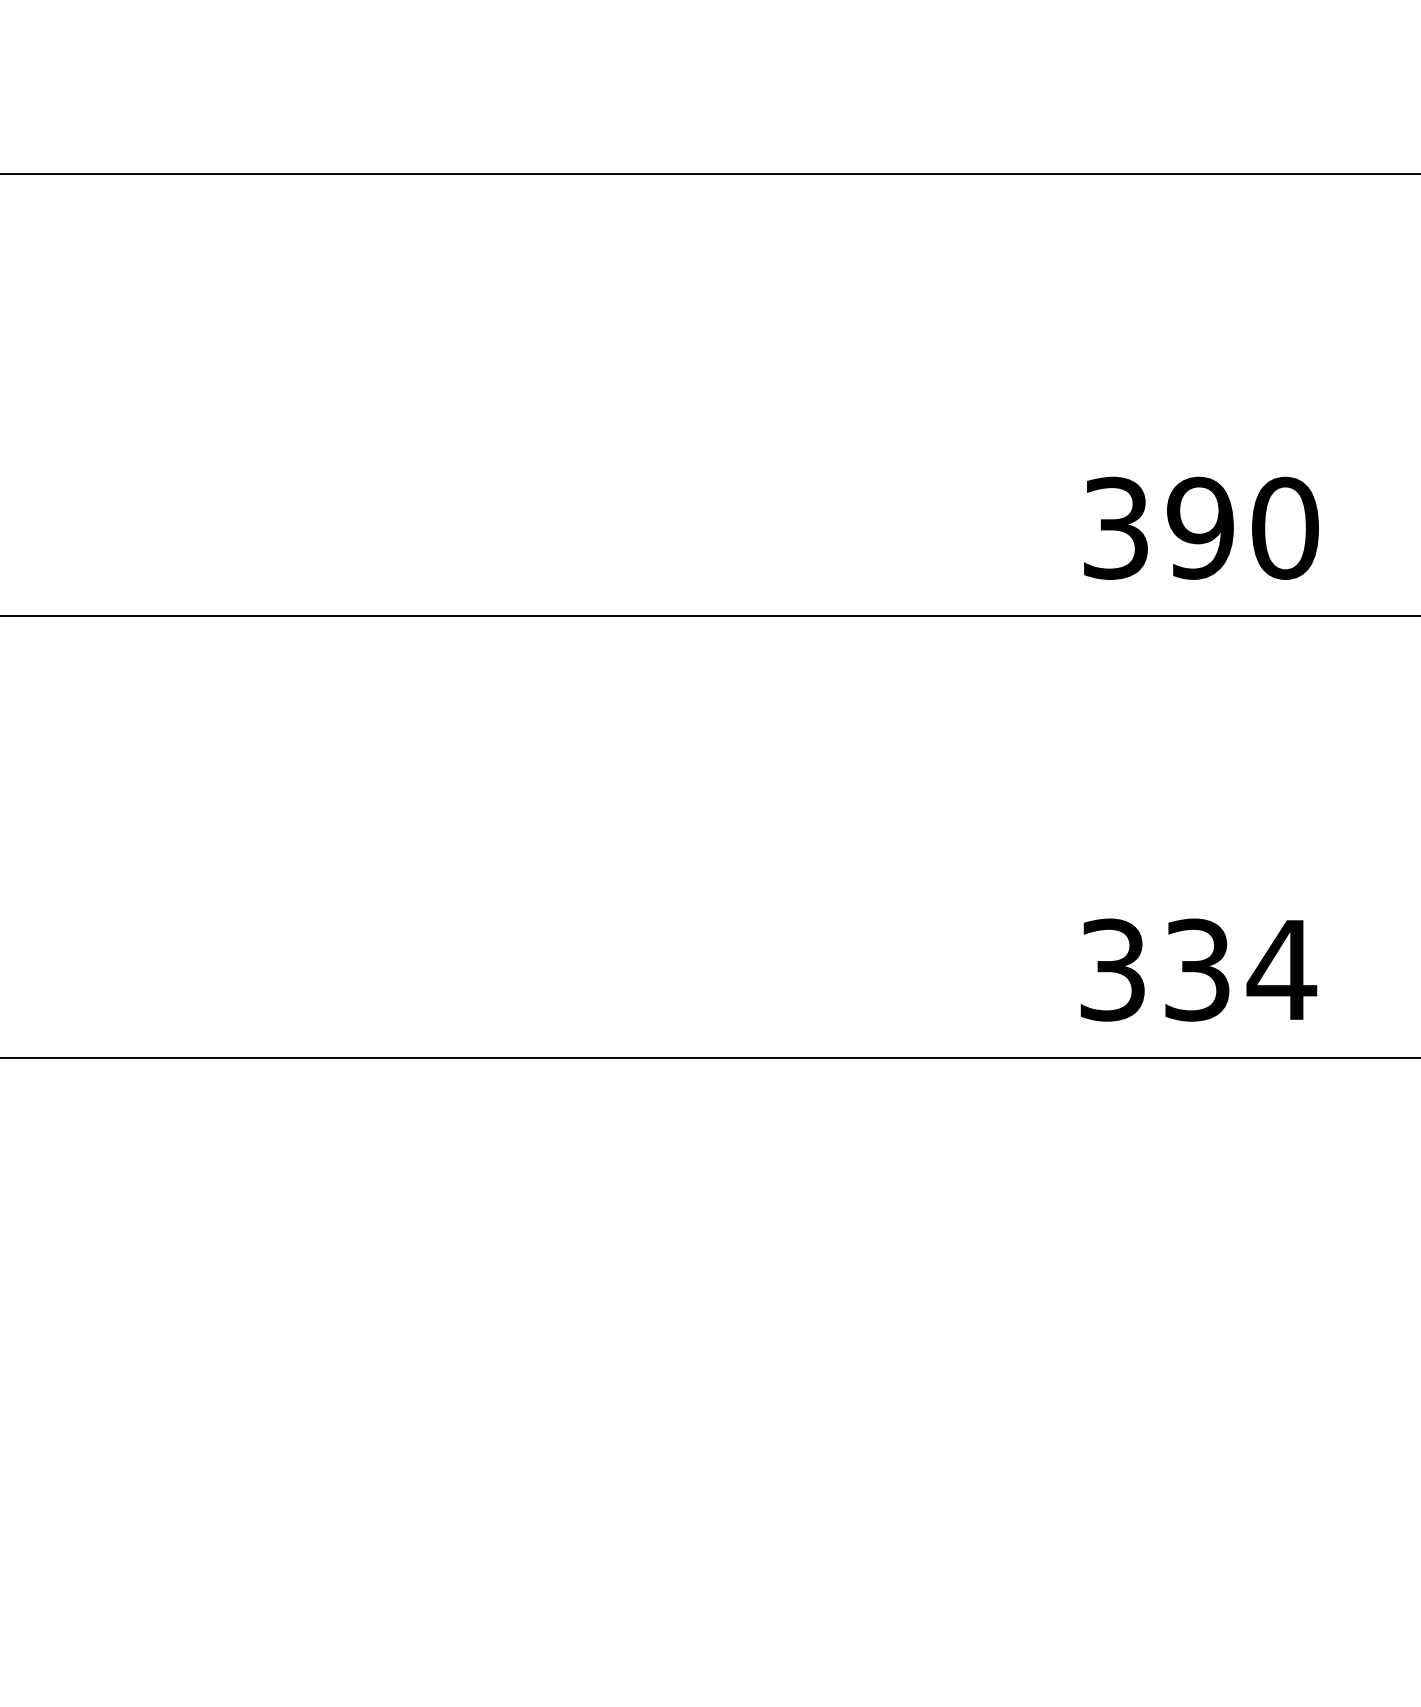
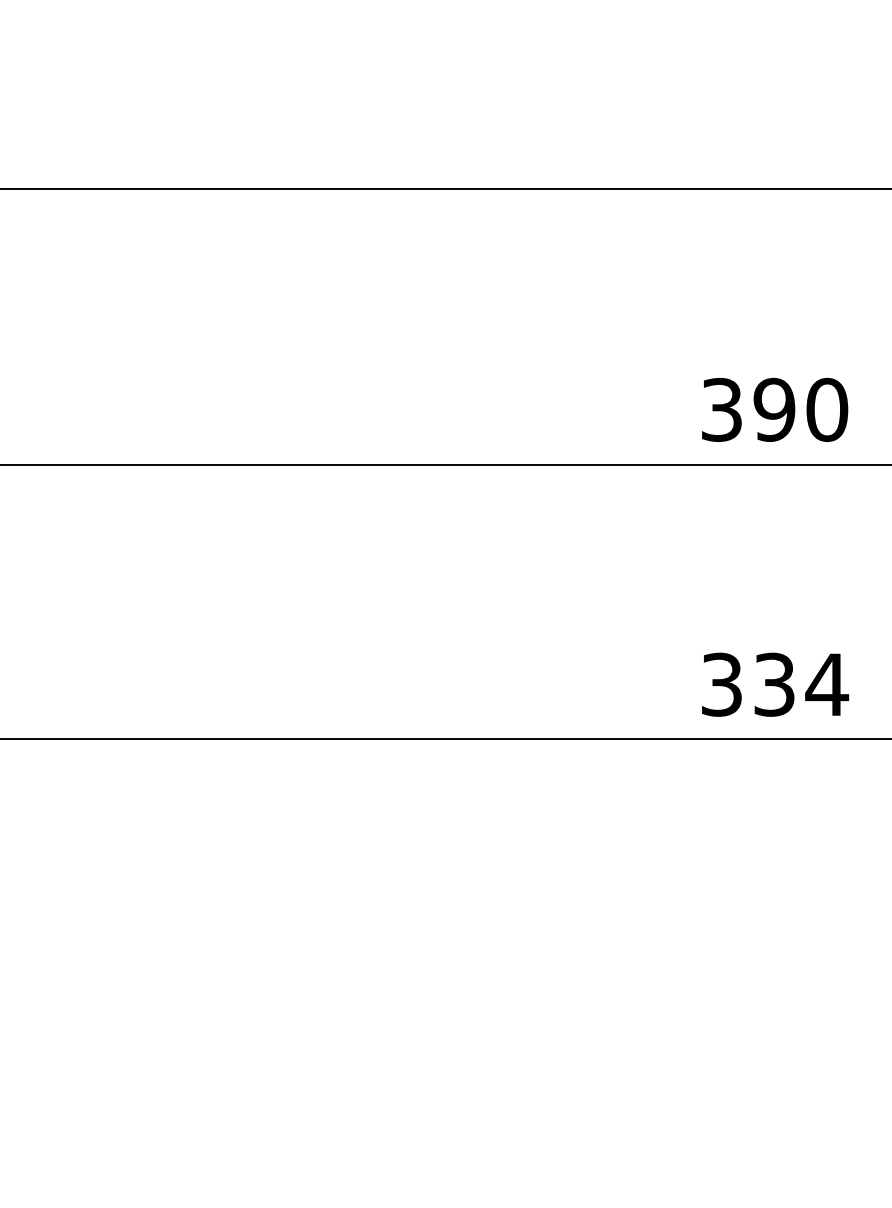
text: (1202, 527) -> (775, 409), moved
text: (1198, 969) -> (775, 684), moved

